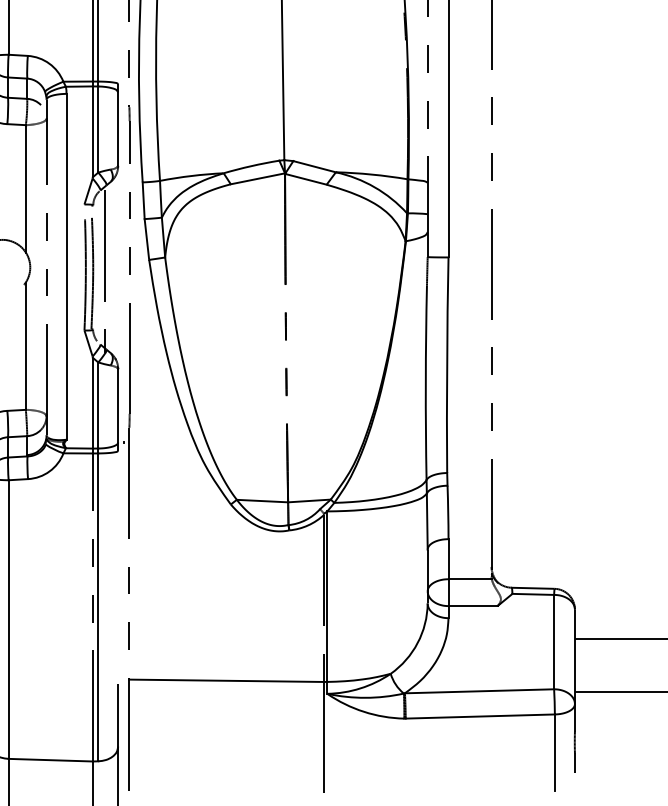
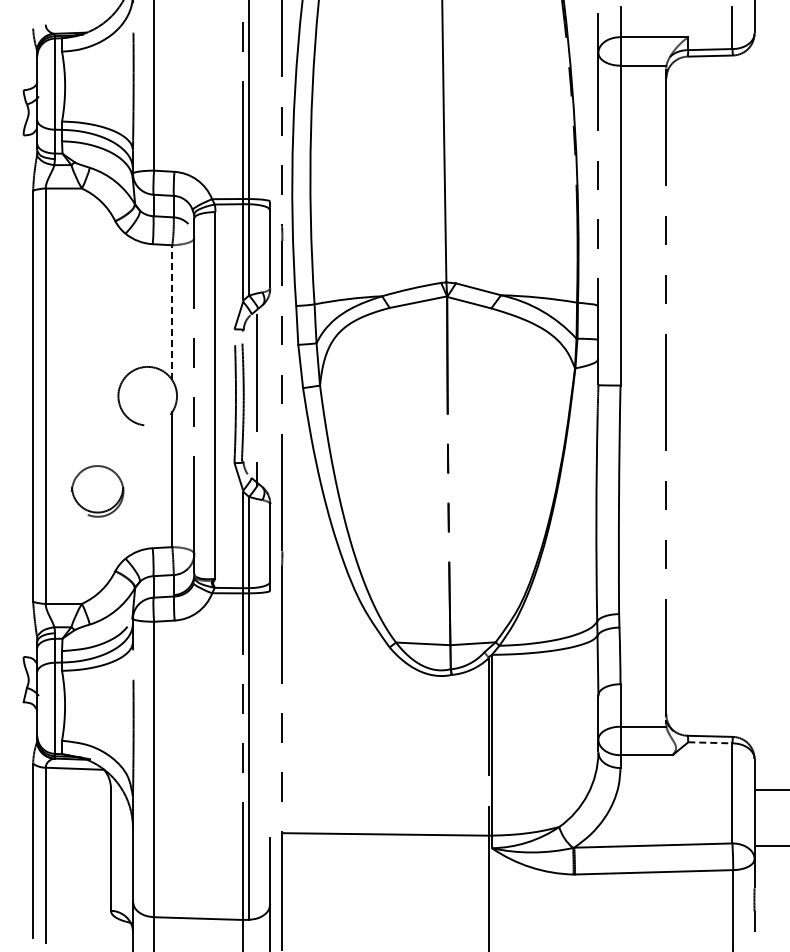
line: (26, 188) -> (172, 312), solid -> dashed
line: (533, 594) -> (710, 742), solid -> dashed

